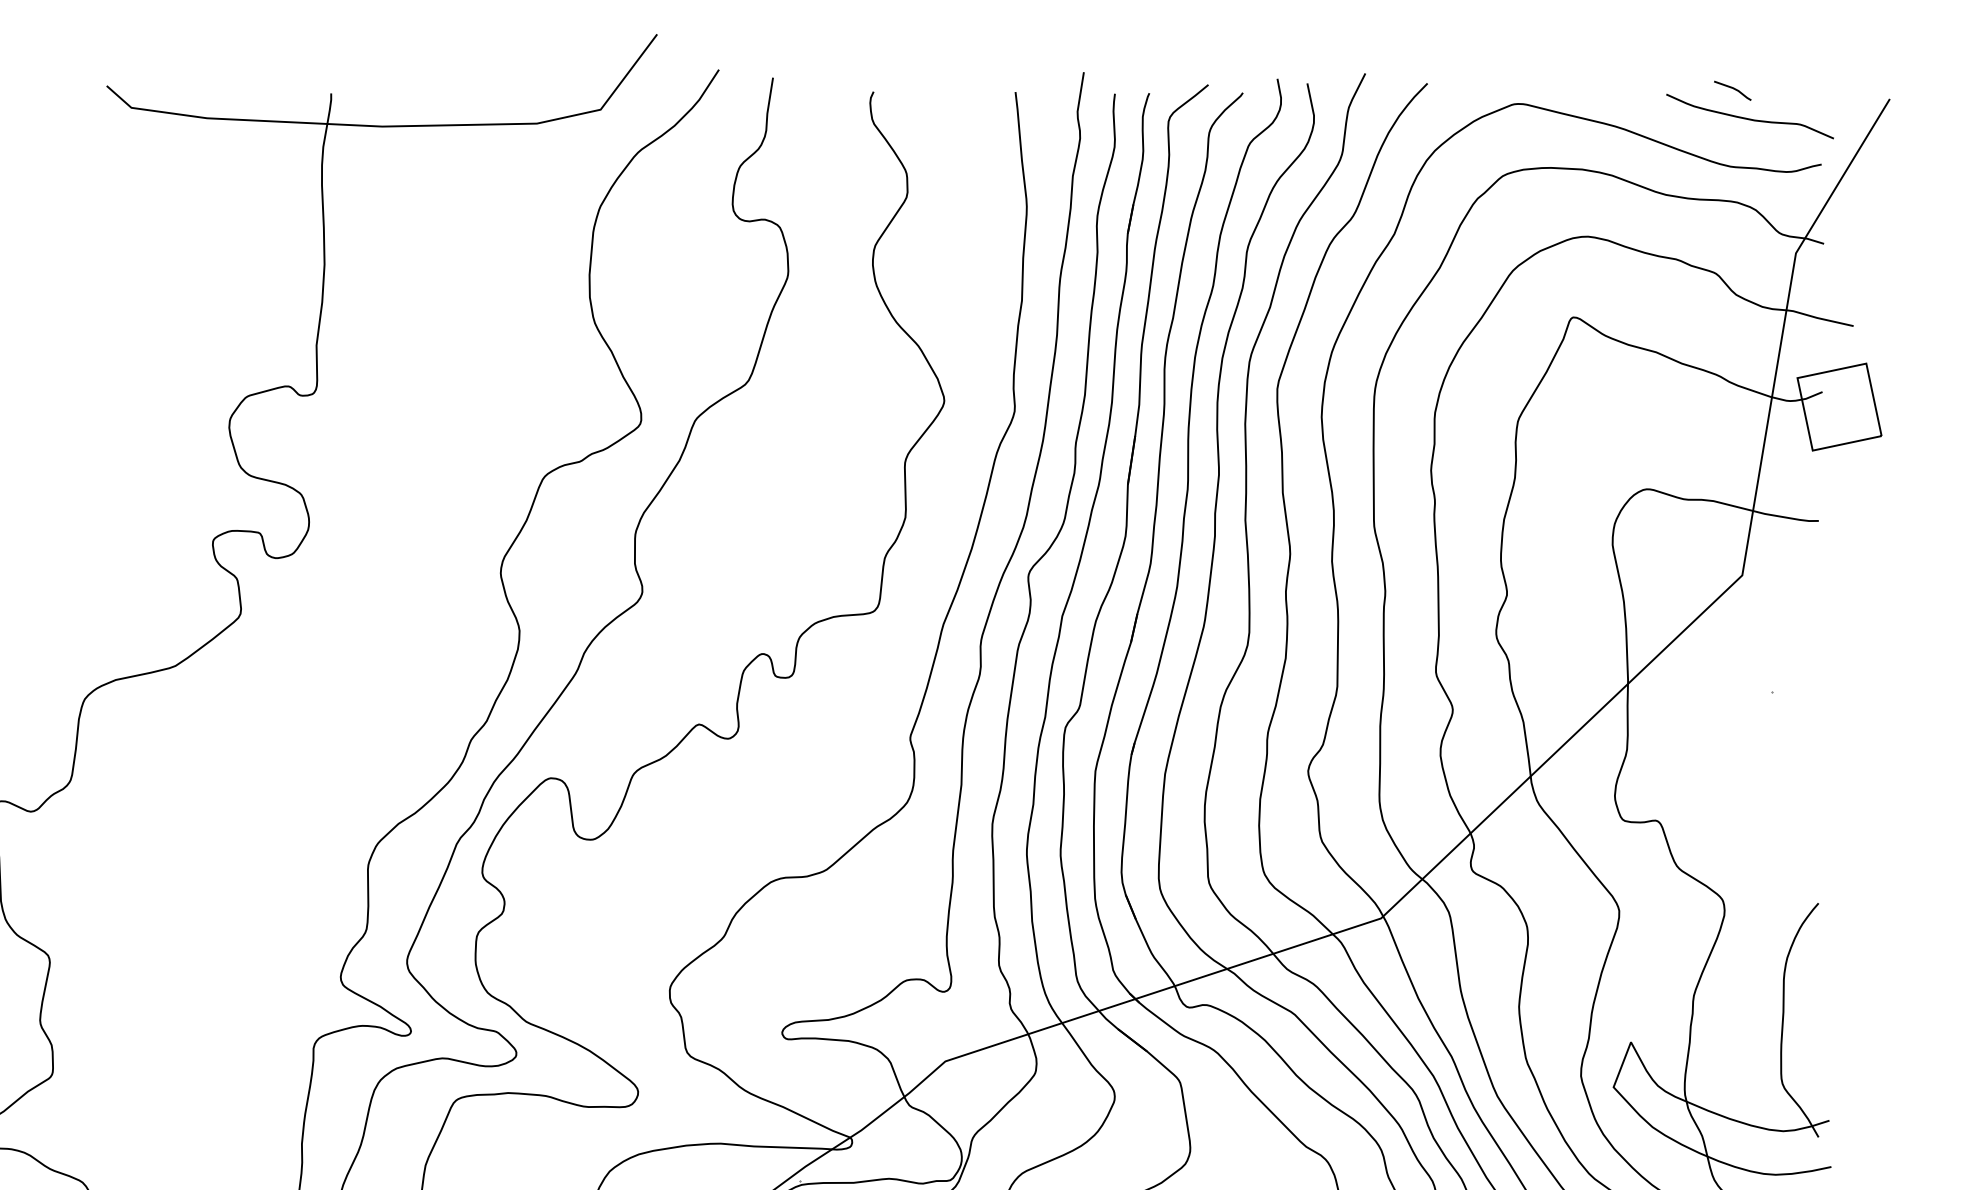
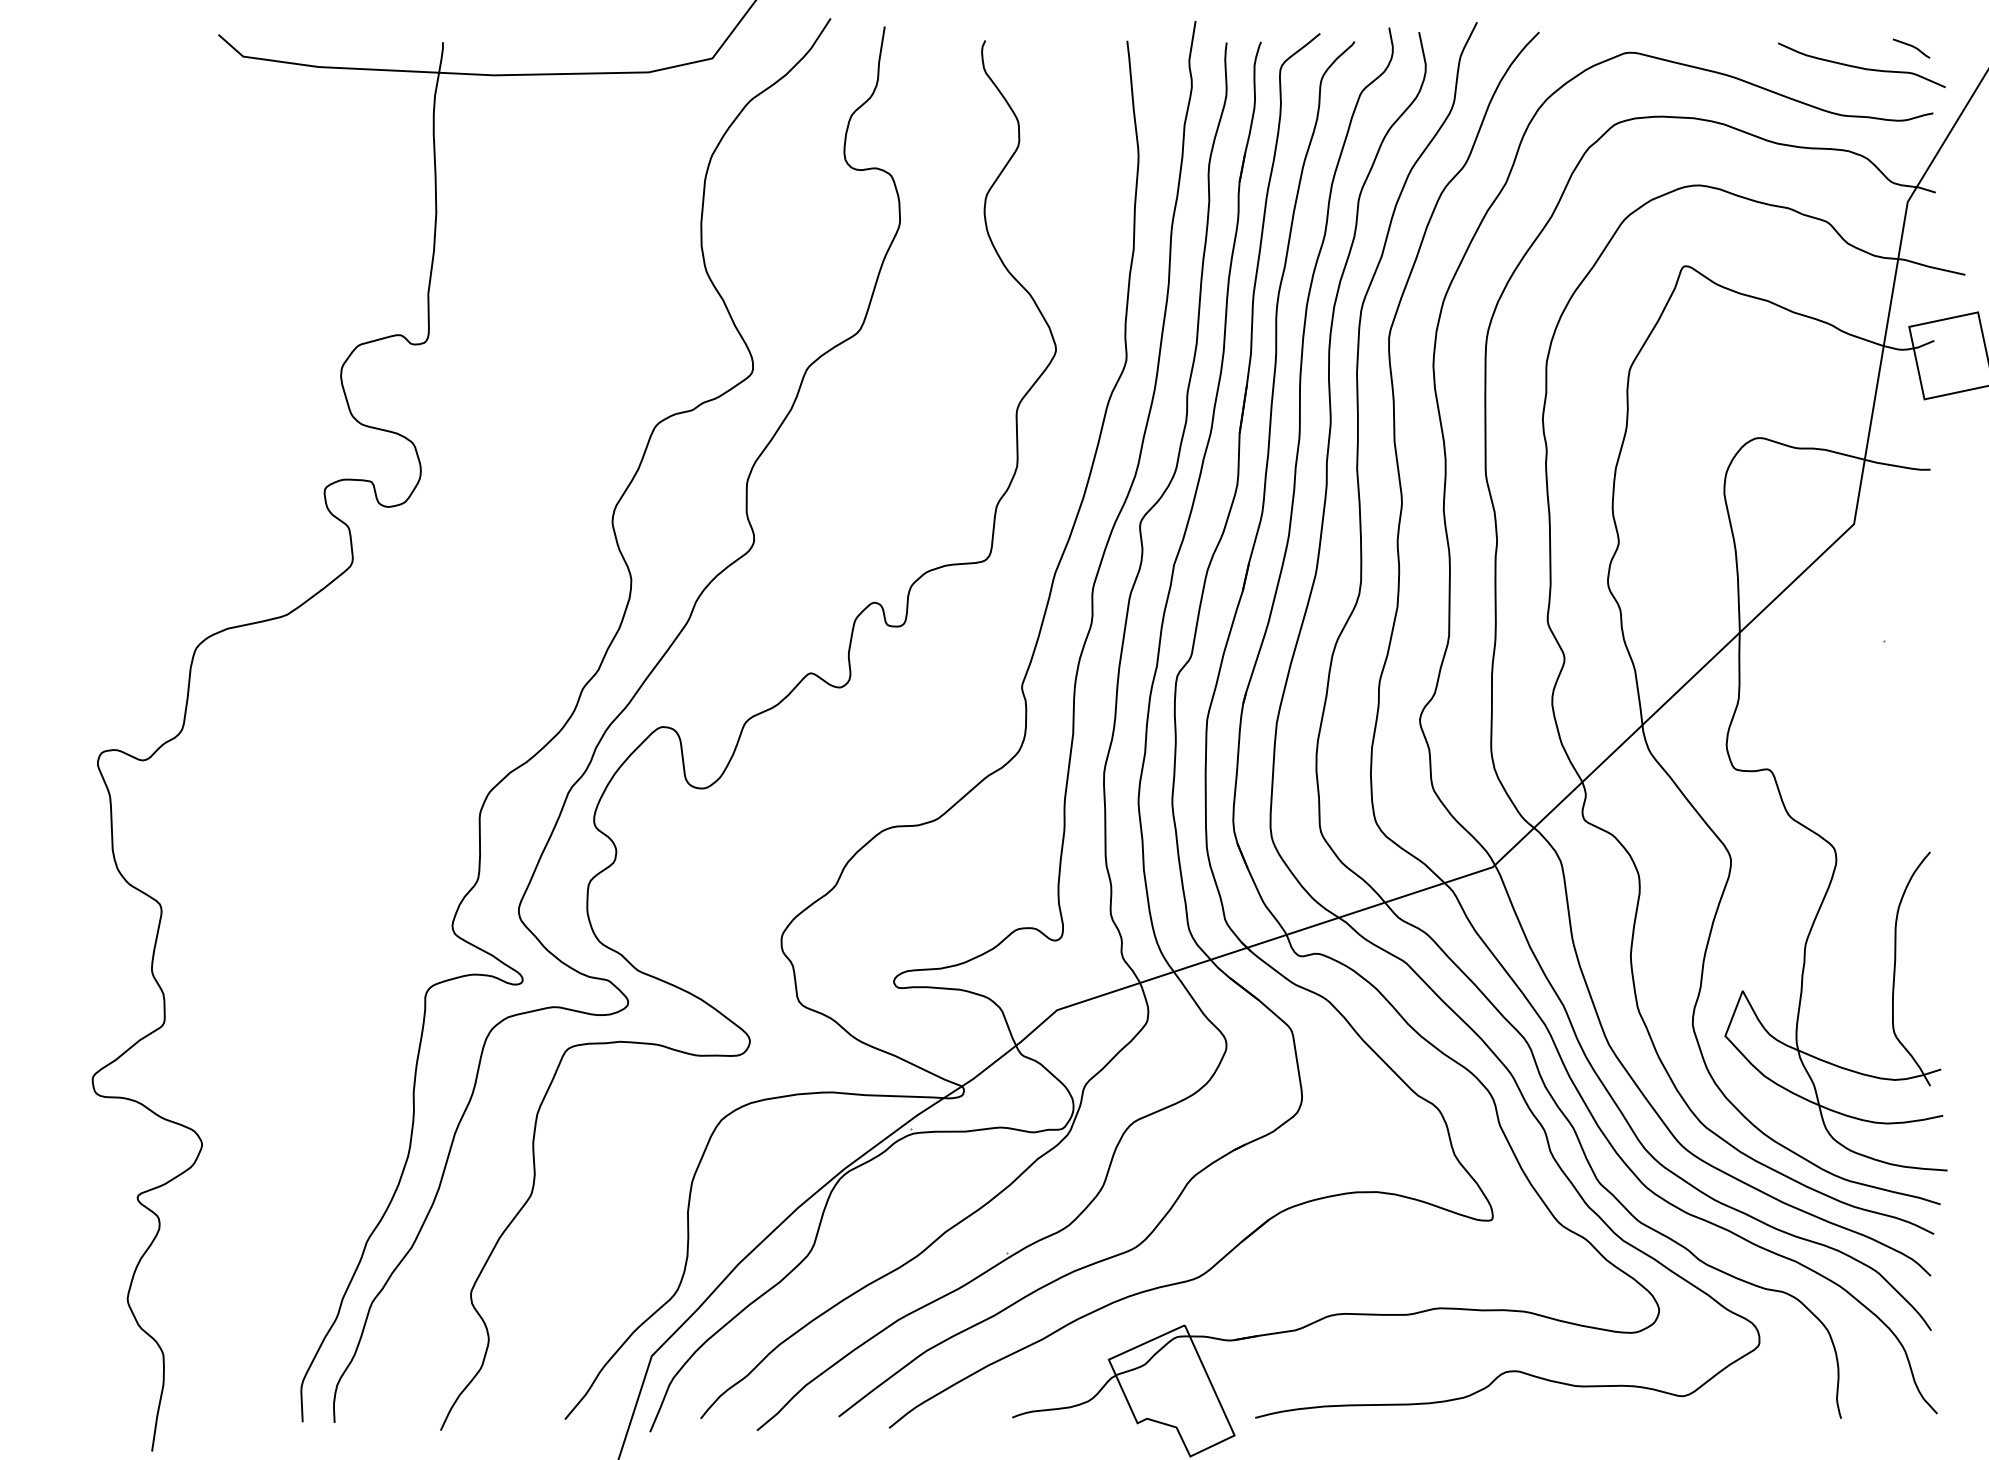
line: (1733, 89) -> (1912, 47), moved

